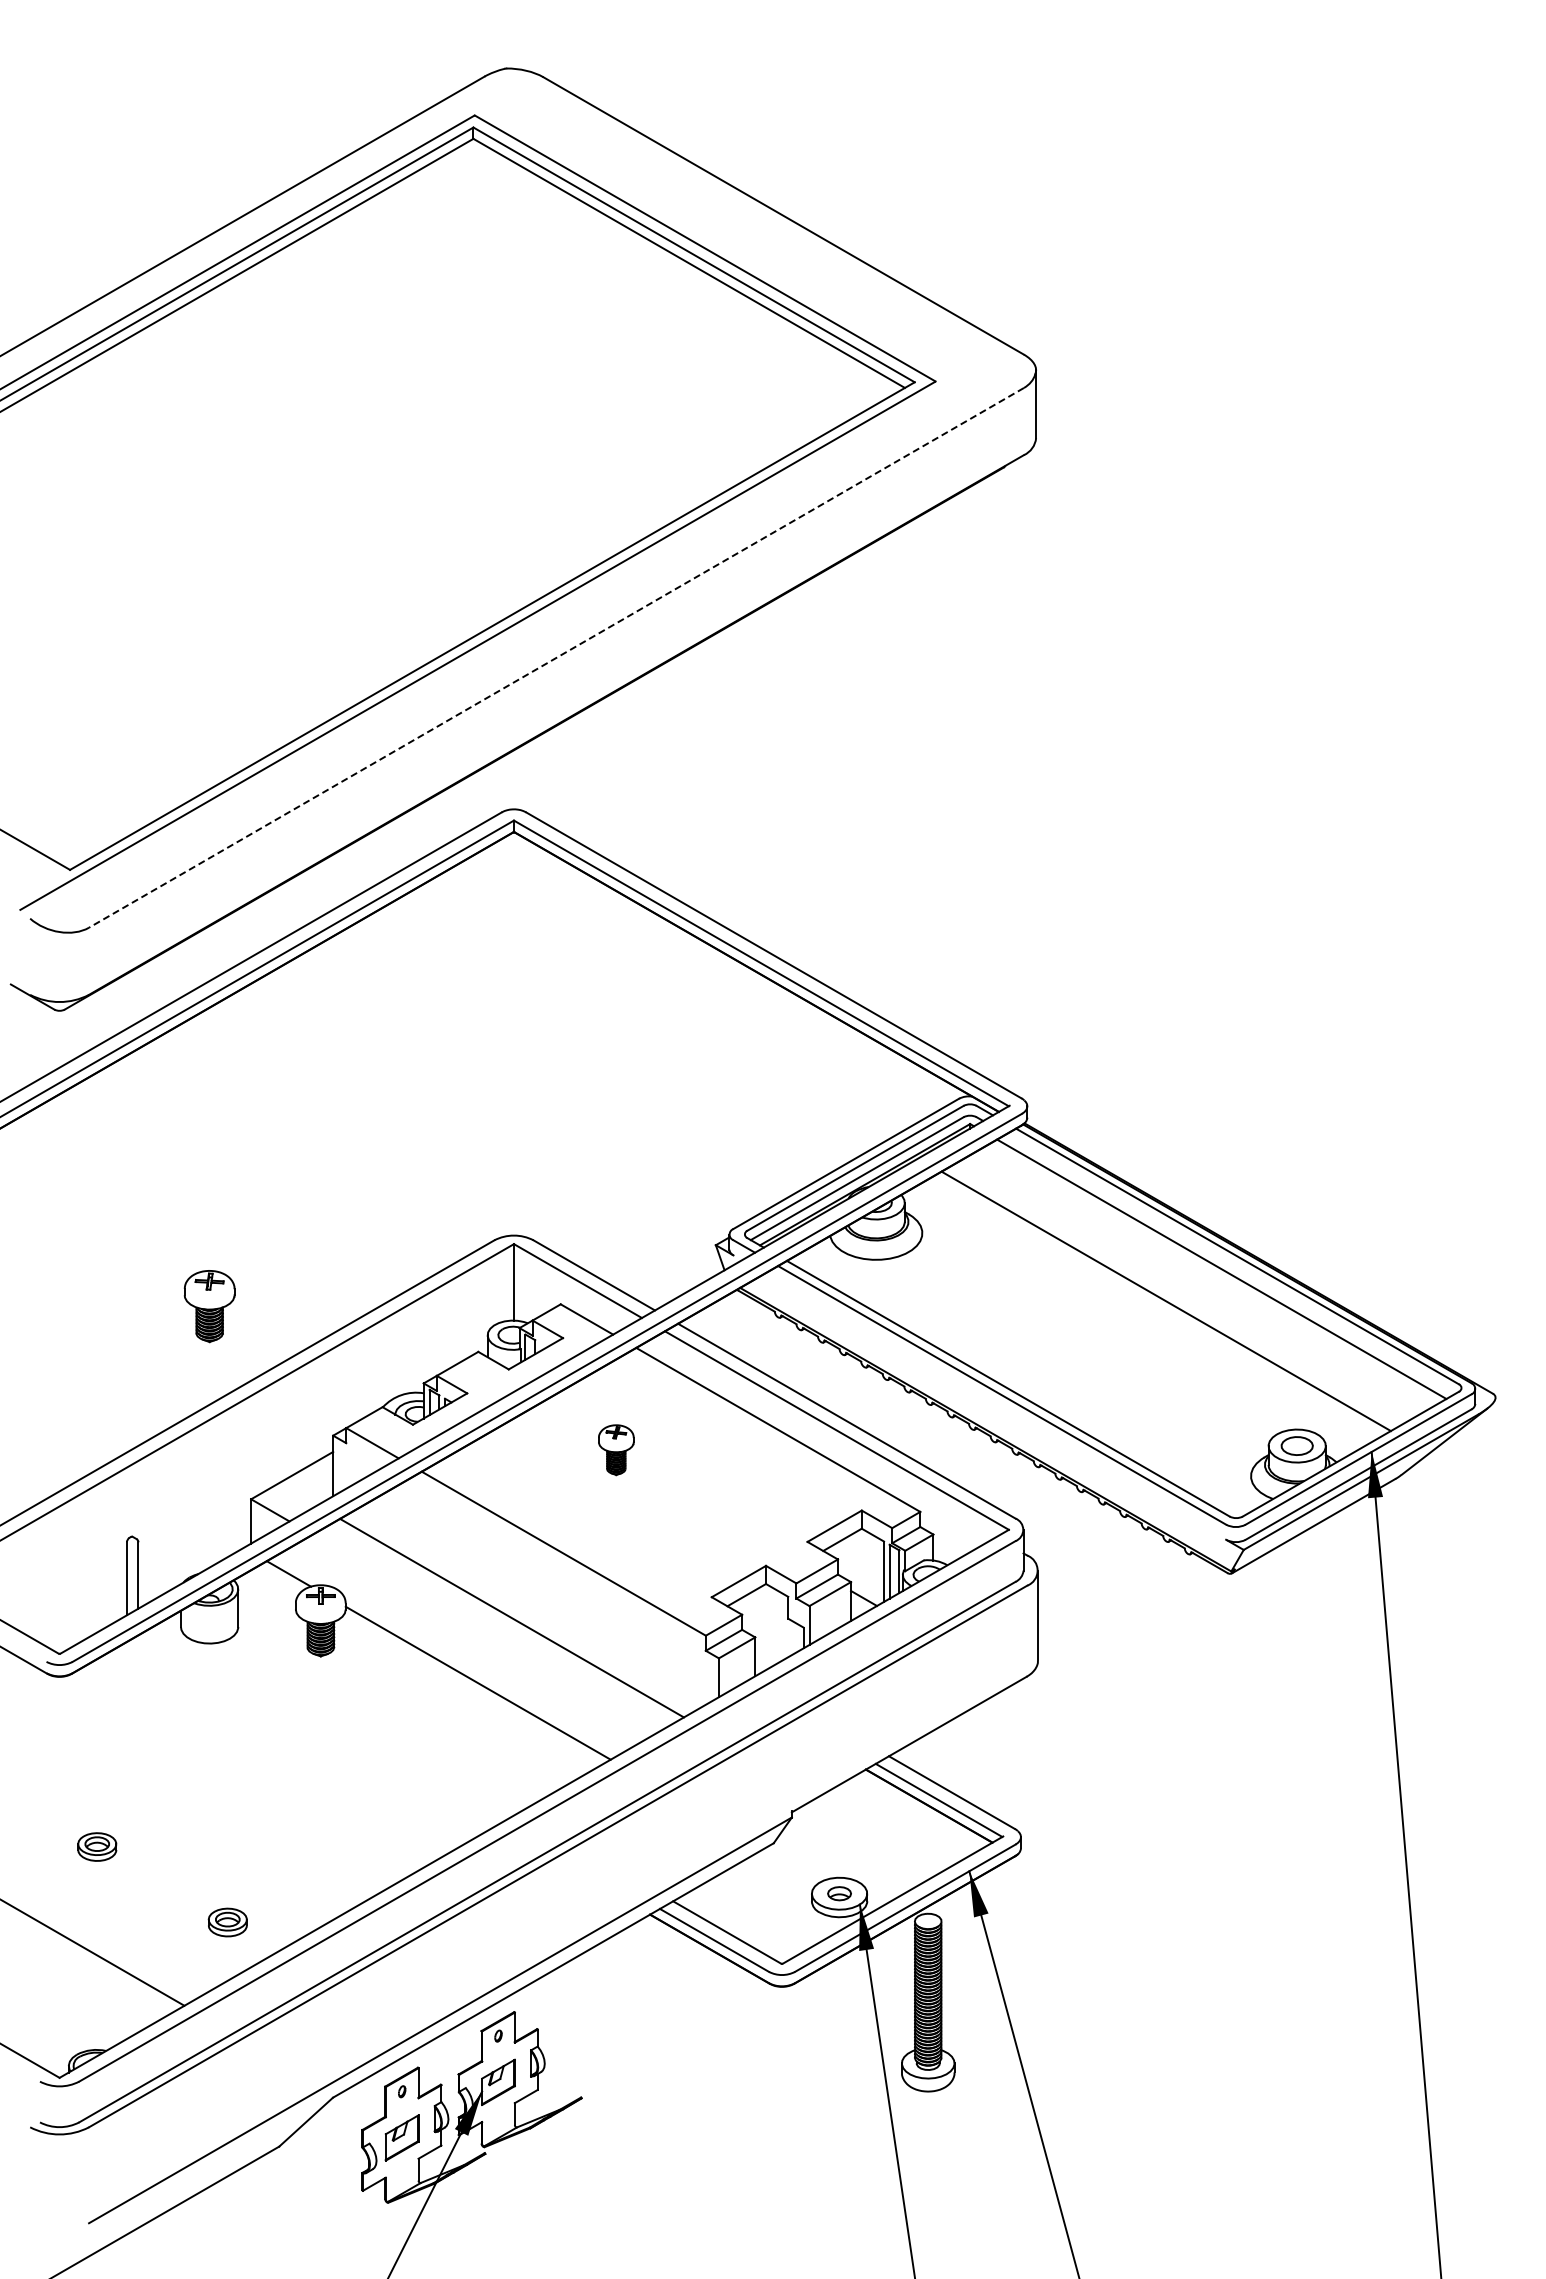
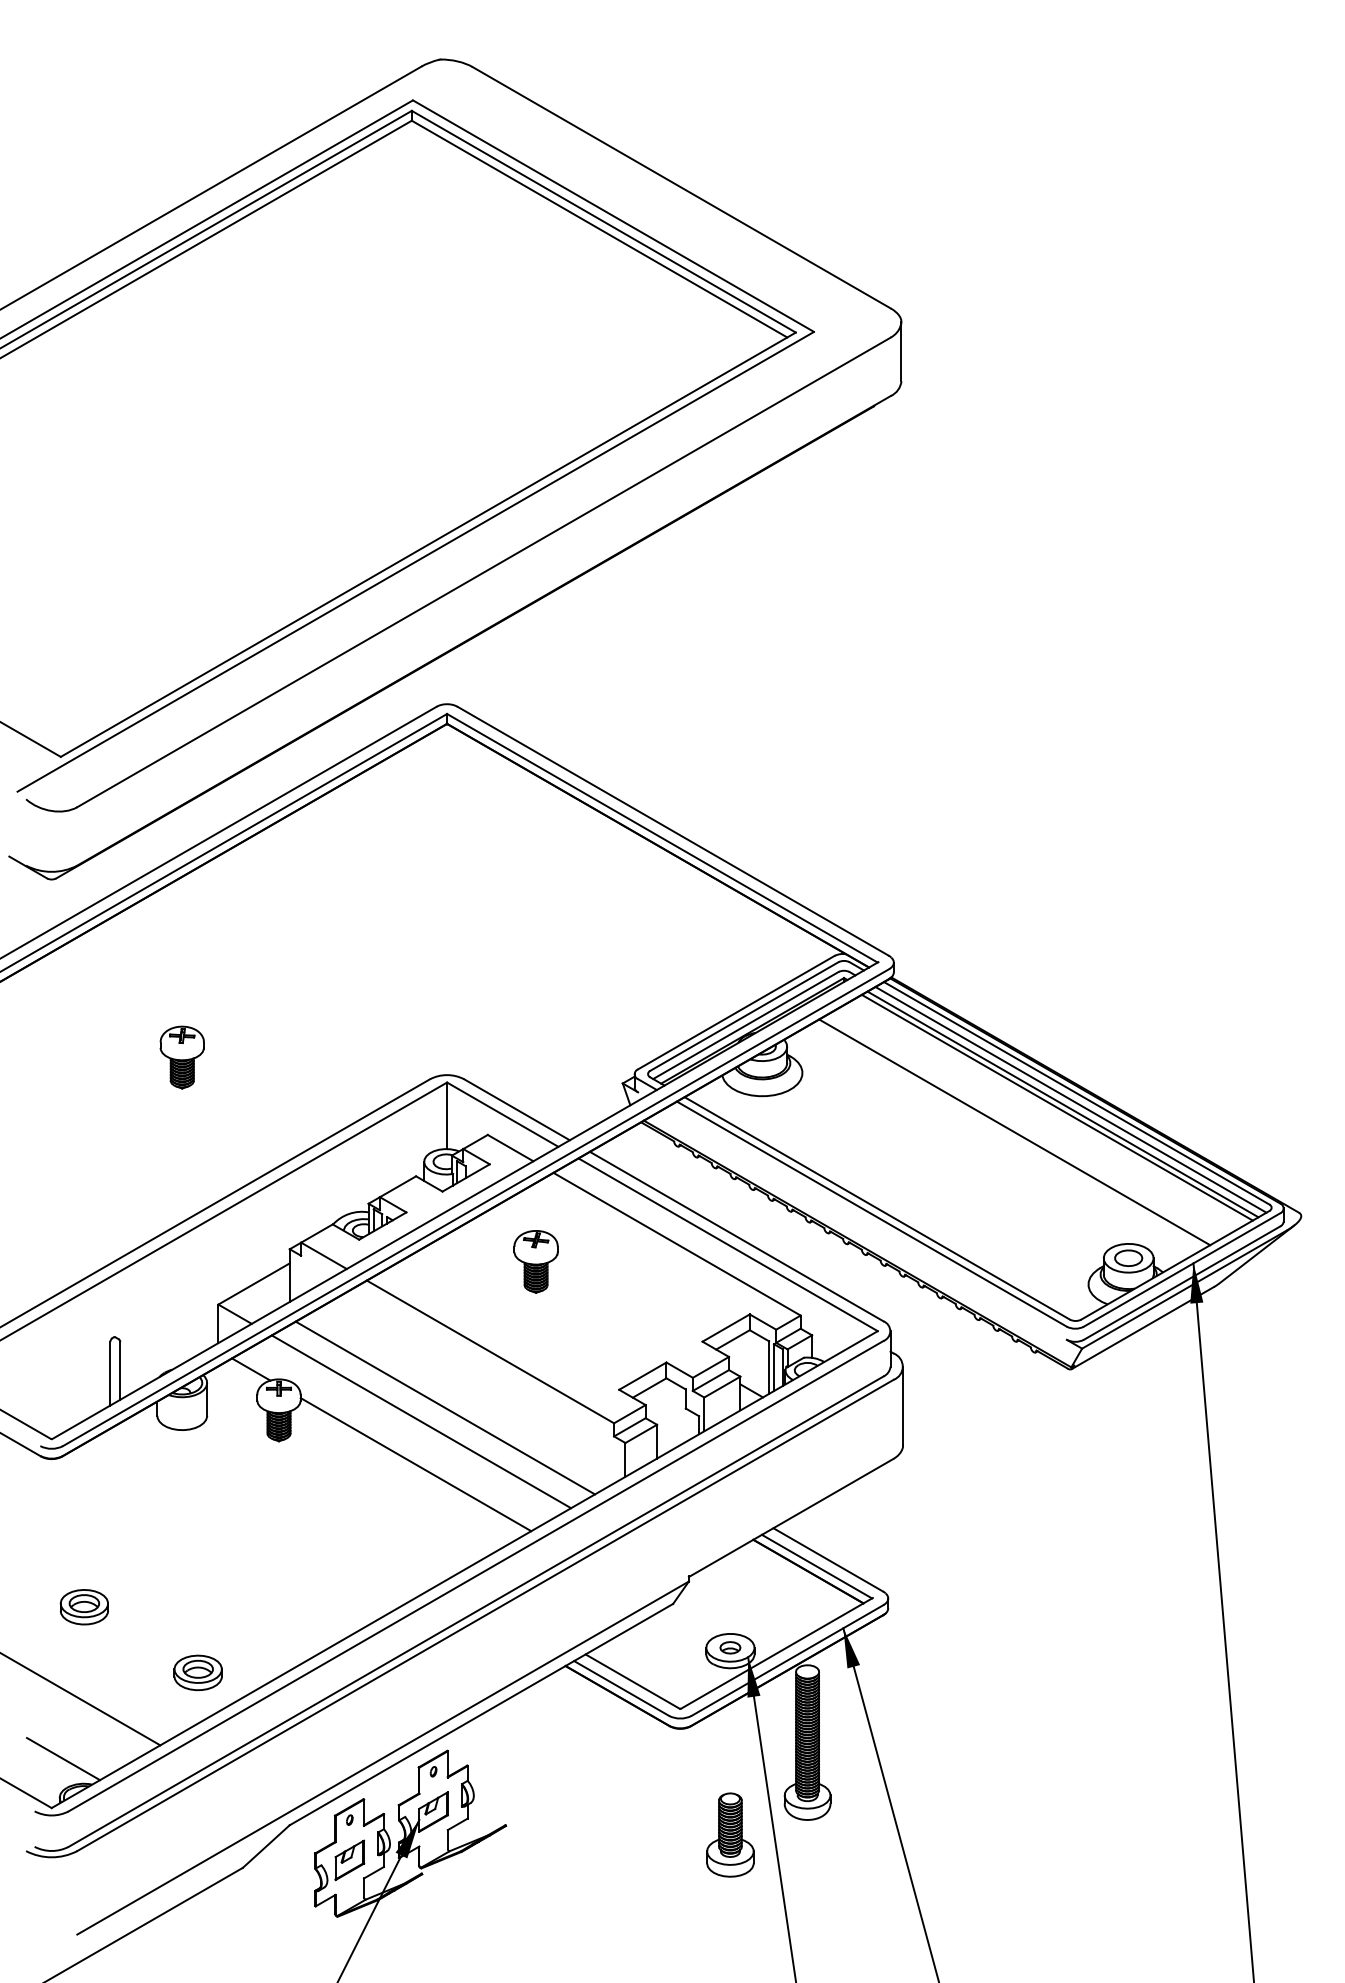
line: (556, 657) -> (484, 572), dashed -> solid
line: (1230, 1263) -> (1070, 1099), added
line: (1214, 1272) -> (1056, 1107), added
part: (209, 1306) -> (182, 1057), moved
part: (616, 1449) -> (536, 1261), size x1.43
line: (484, 1633) -> (421, 1421), added
part: (97, 1846) -> (84, 1606), size x1.43
part: (227, 1922) -> (197, 1672), size x1.43
line: (73, 2021) -> (63, 1759), added
part: (839, 2108) -> (730, 1834), added

